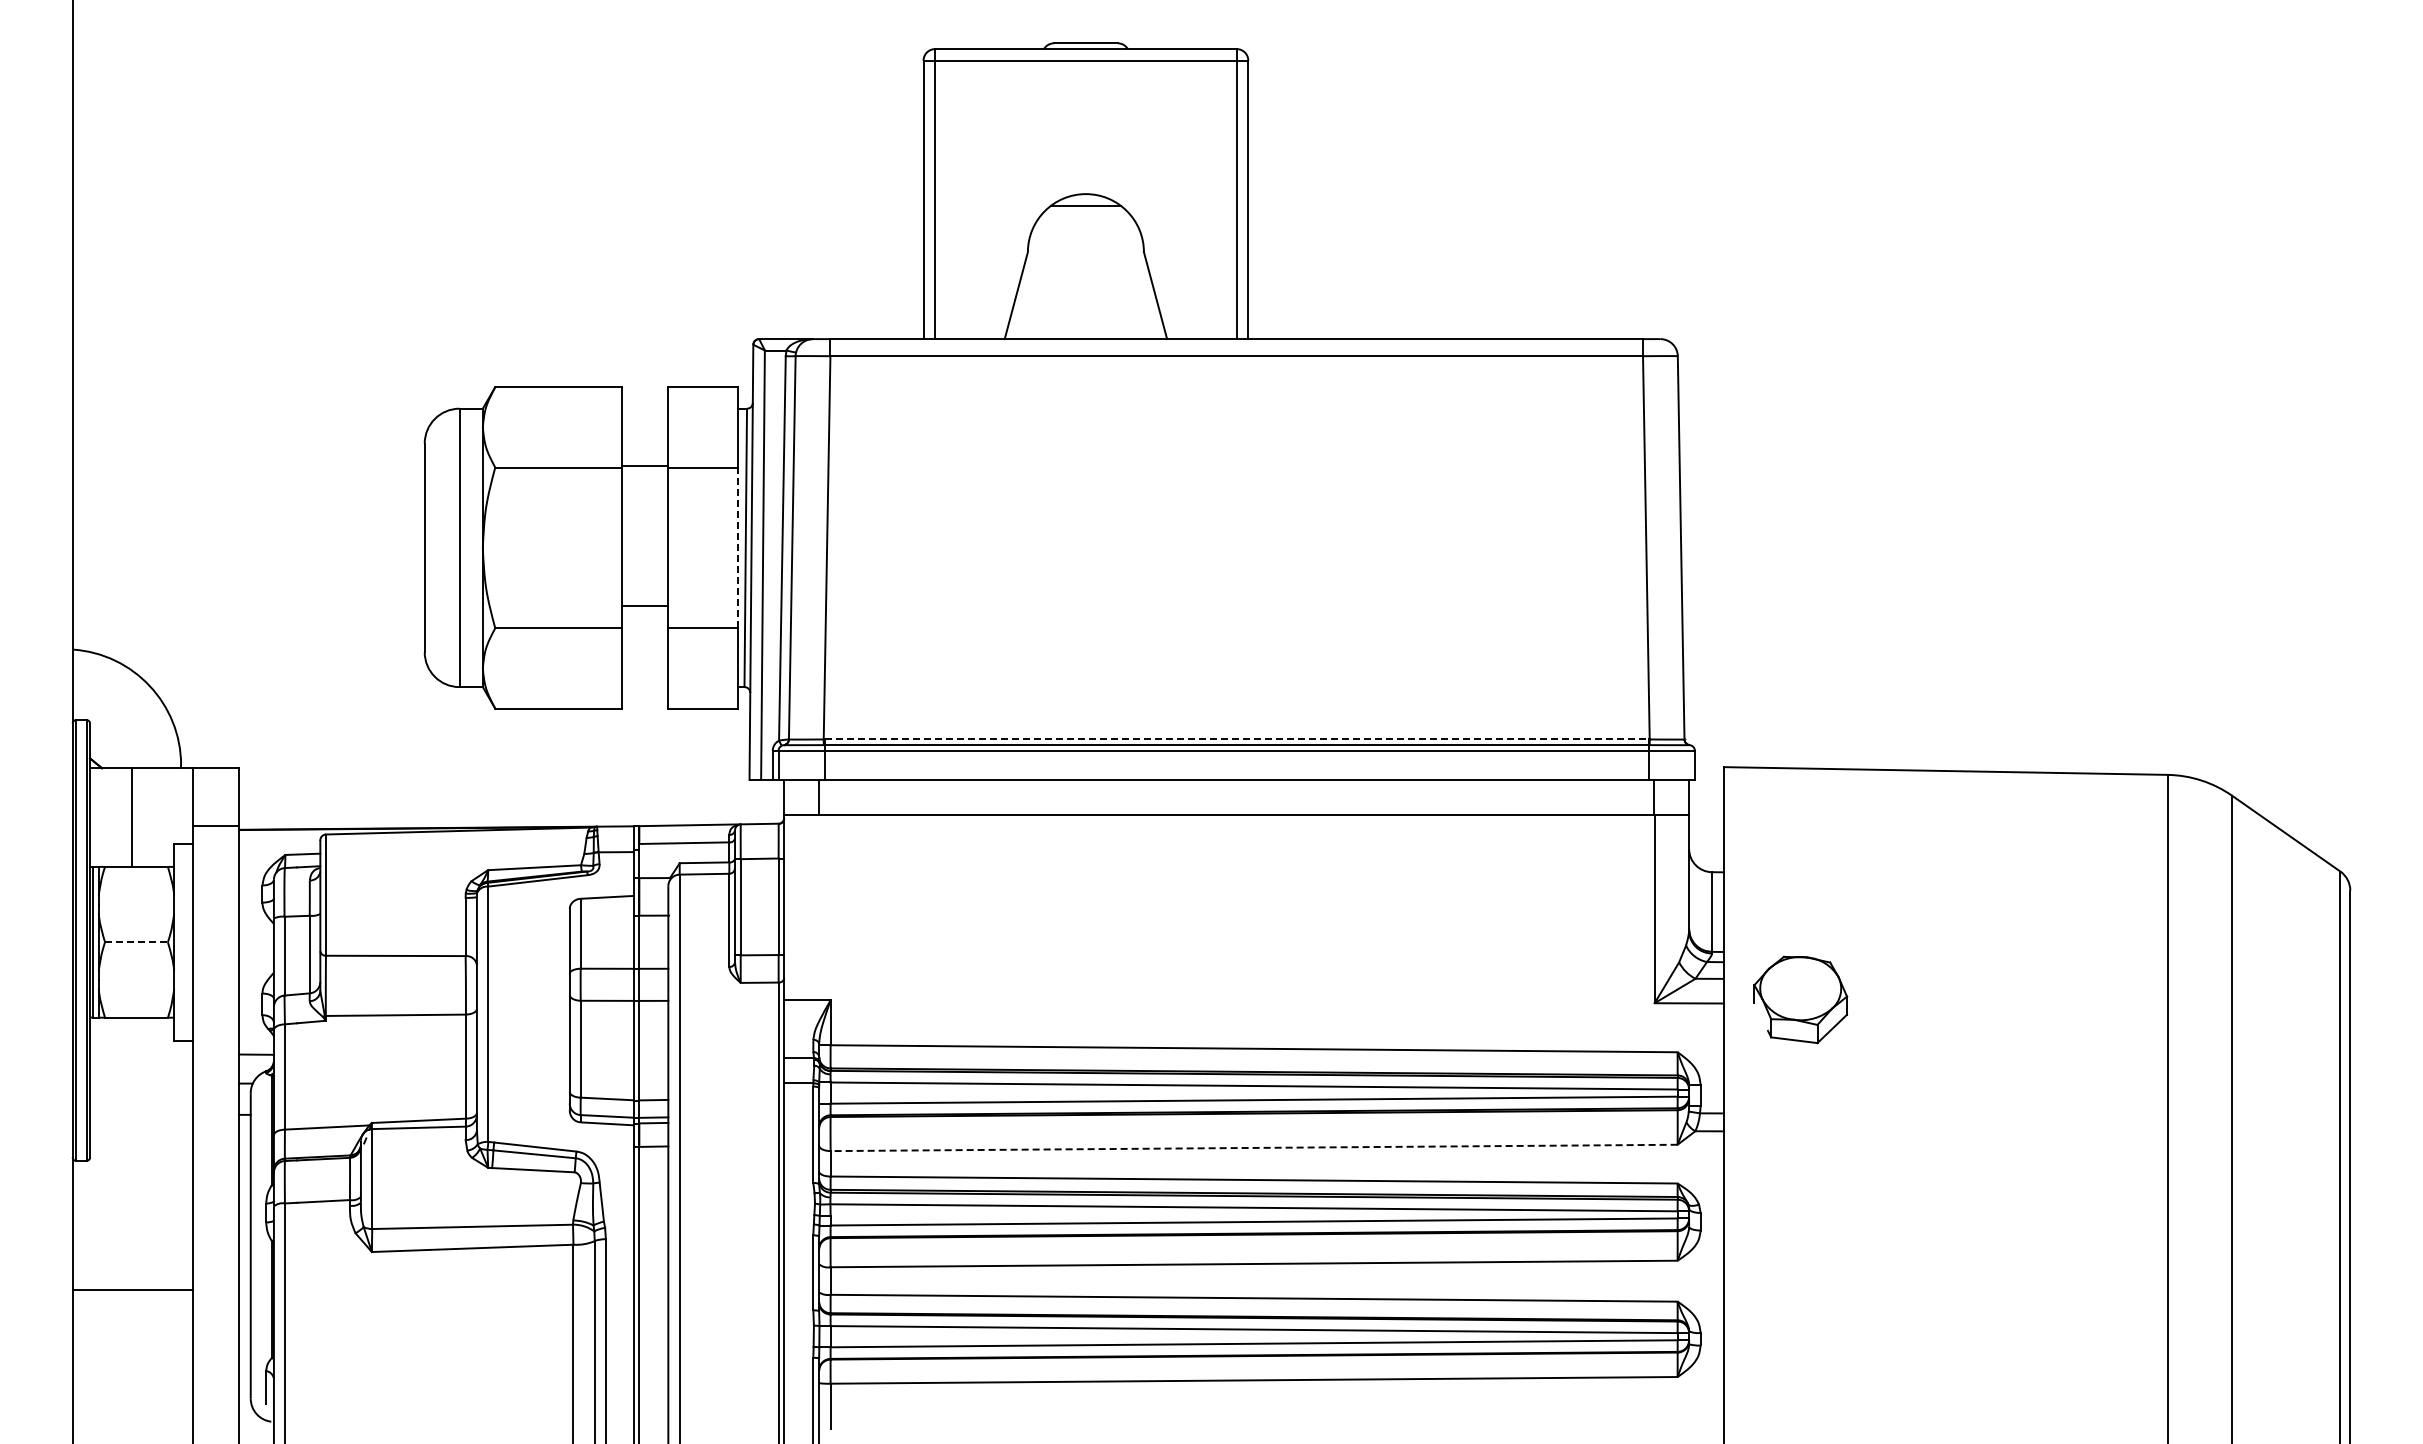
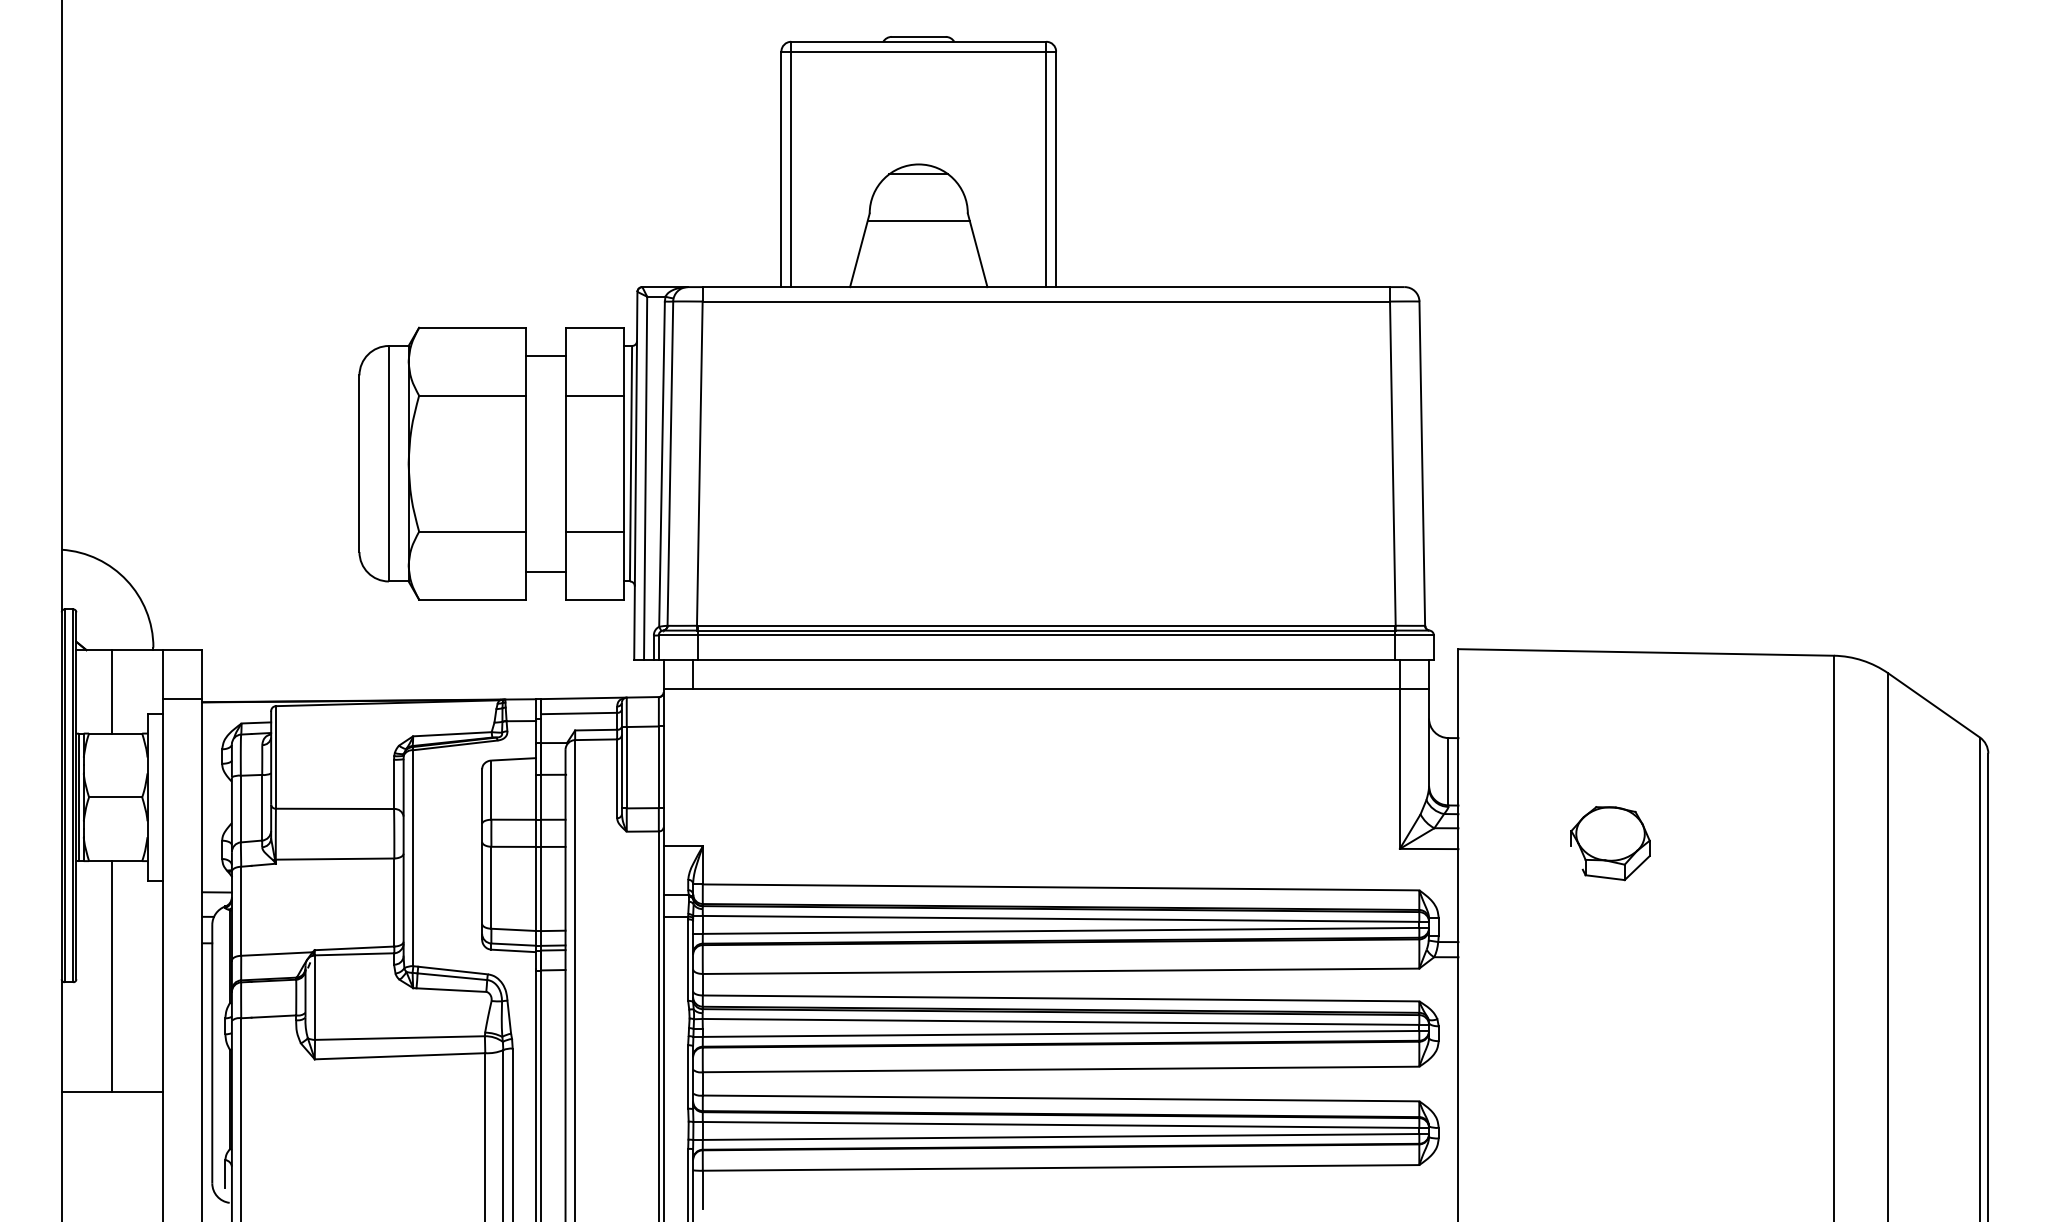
line: (1085, 261) -> (918, 221), added
line: (644, 466) -> (545, 355), moved
line: (737, 547) -> (624, 463), dashed -> solid
line: (644, 605) -> (545, 571), moved
line: (1236, 739) -> (1046, 625), dashed -> solid
line: (136, 942) -> (115, 797), dashed -> solid
part: (1800, 999) -> (1610, 843), moved
line: (1254, 1147) -> (1061, 970), dashed -> solid
line: (131, 1153) -> (111, 976), added

